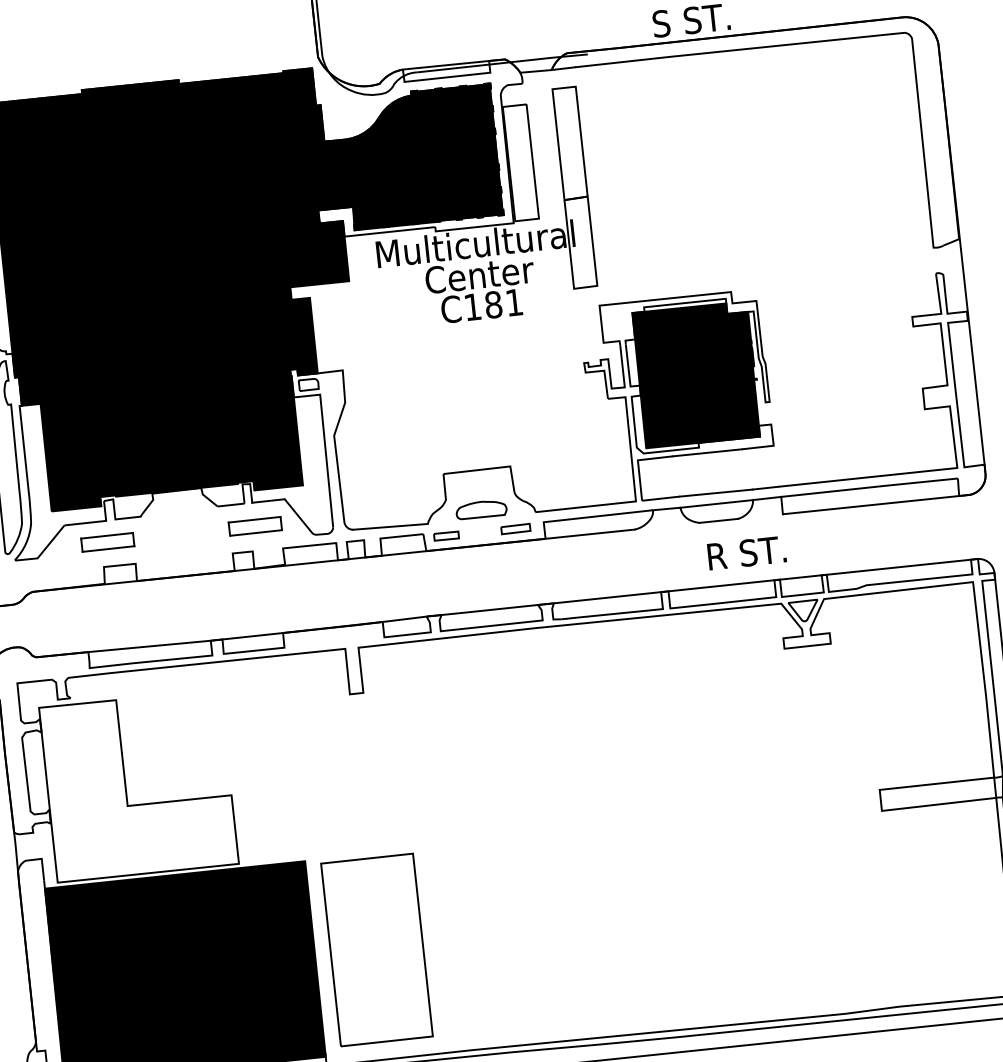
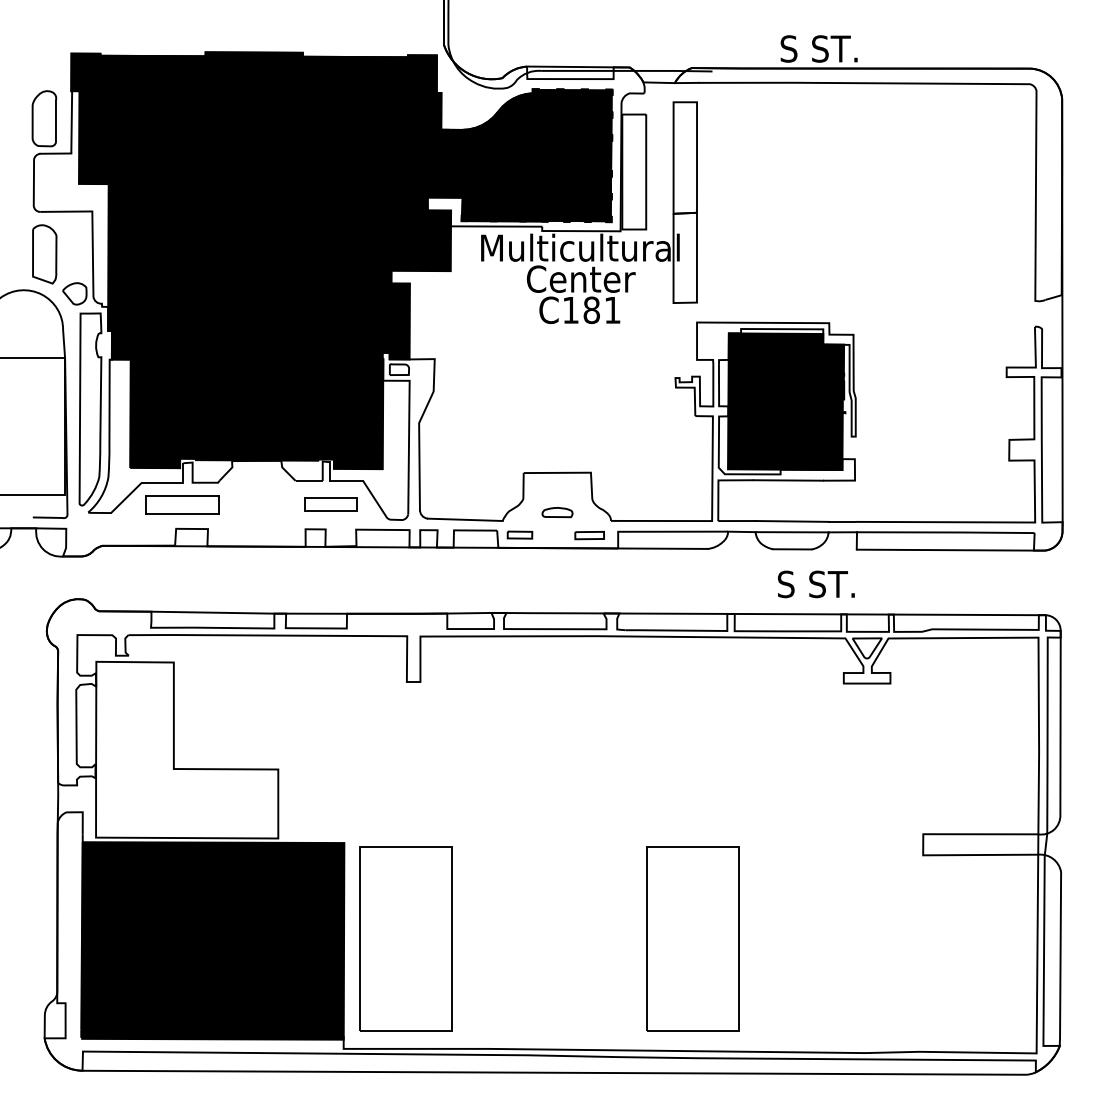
part: (481, 509) -> (557, 512), size x0.6
part: (107, 542) -> (182, 504), size x1.4
text: (746, 553) -> (816, 584), R ST. -> S ST.
part: (661, 918) -> (692, 938), added

